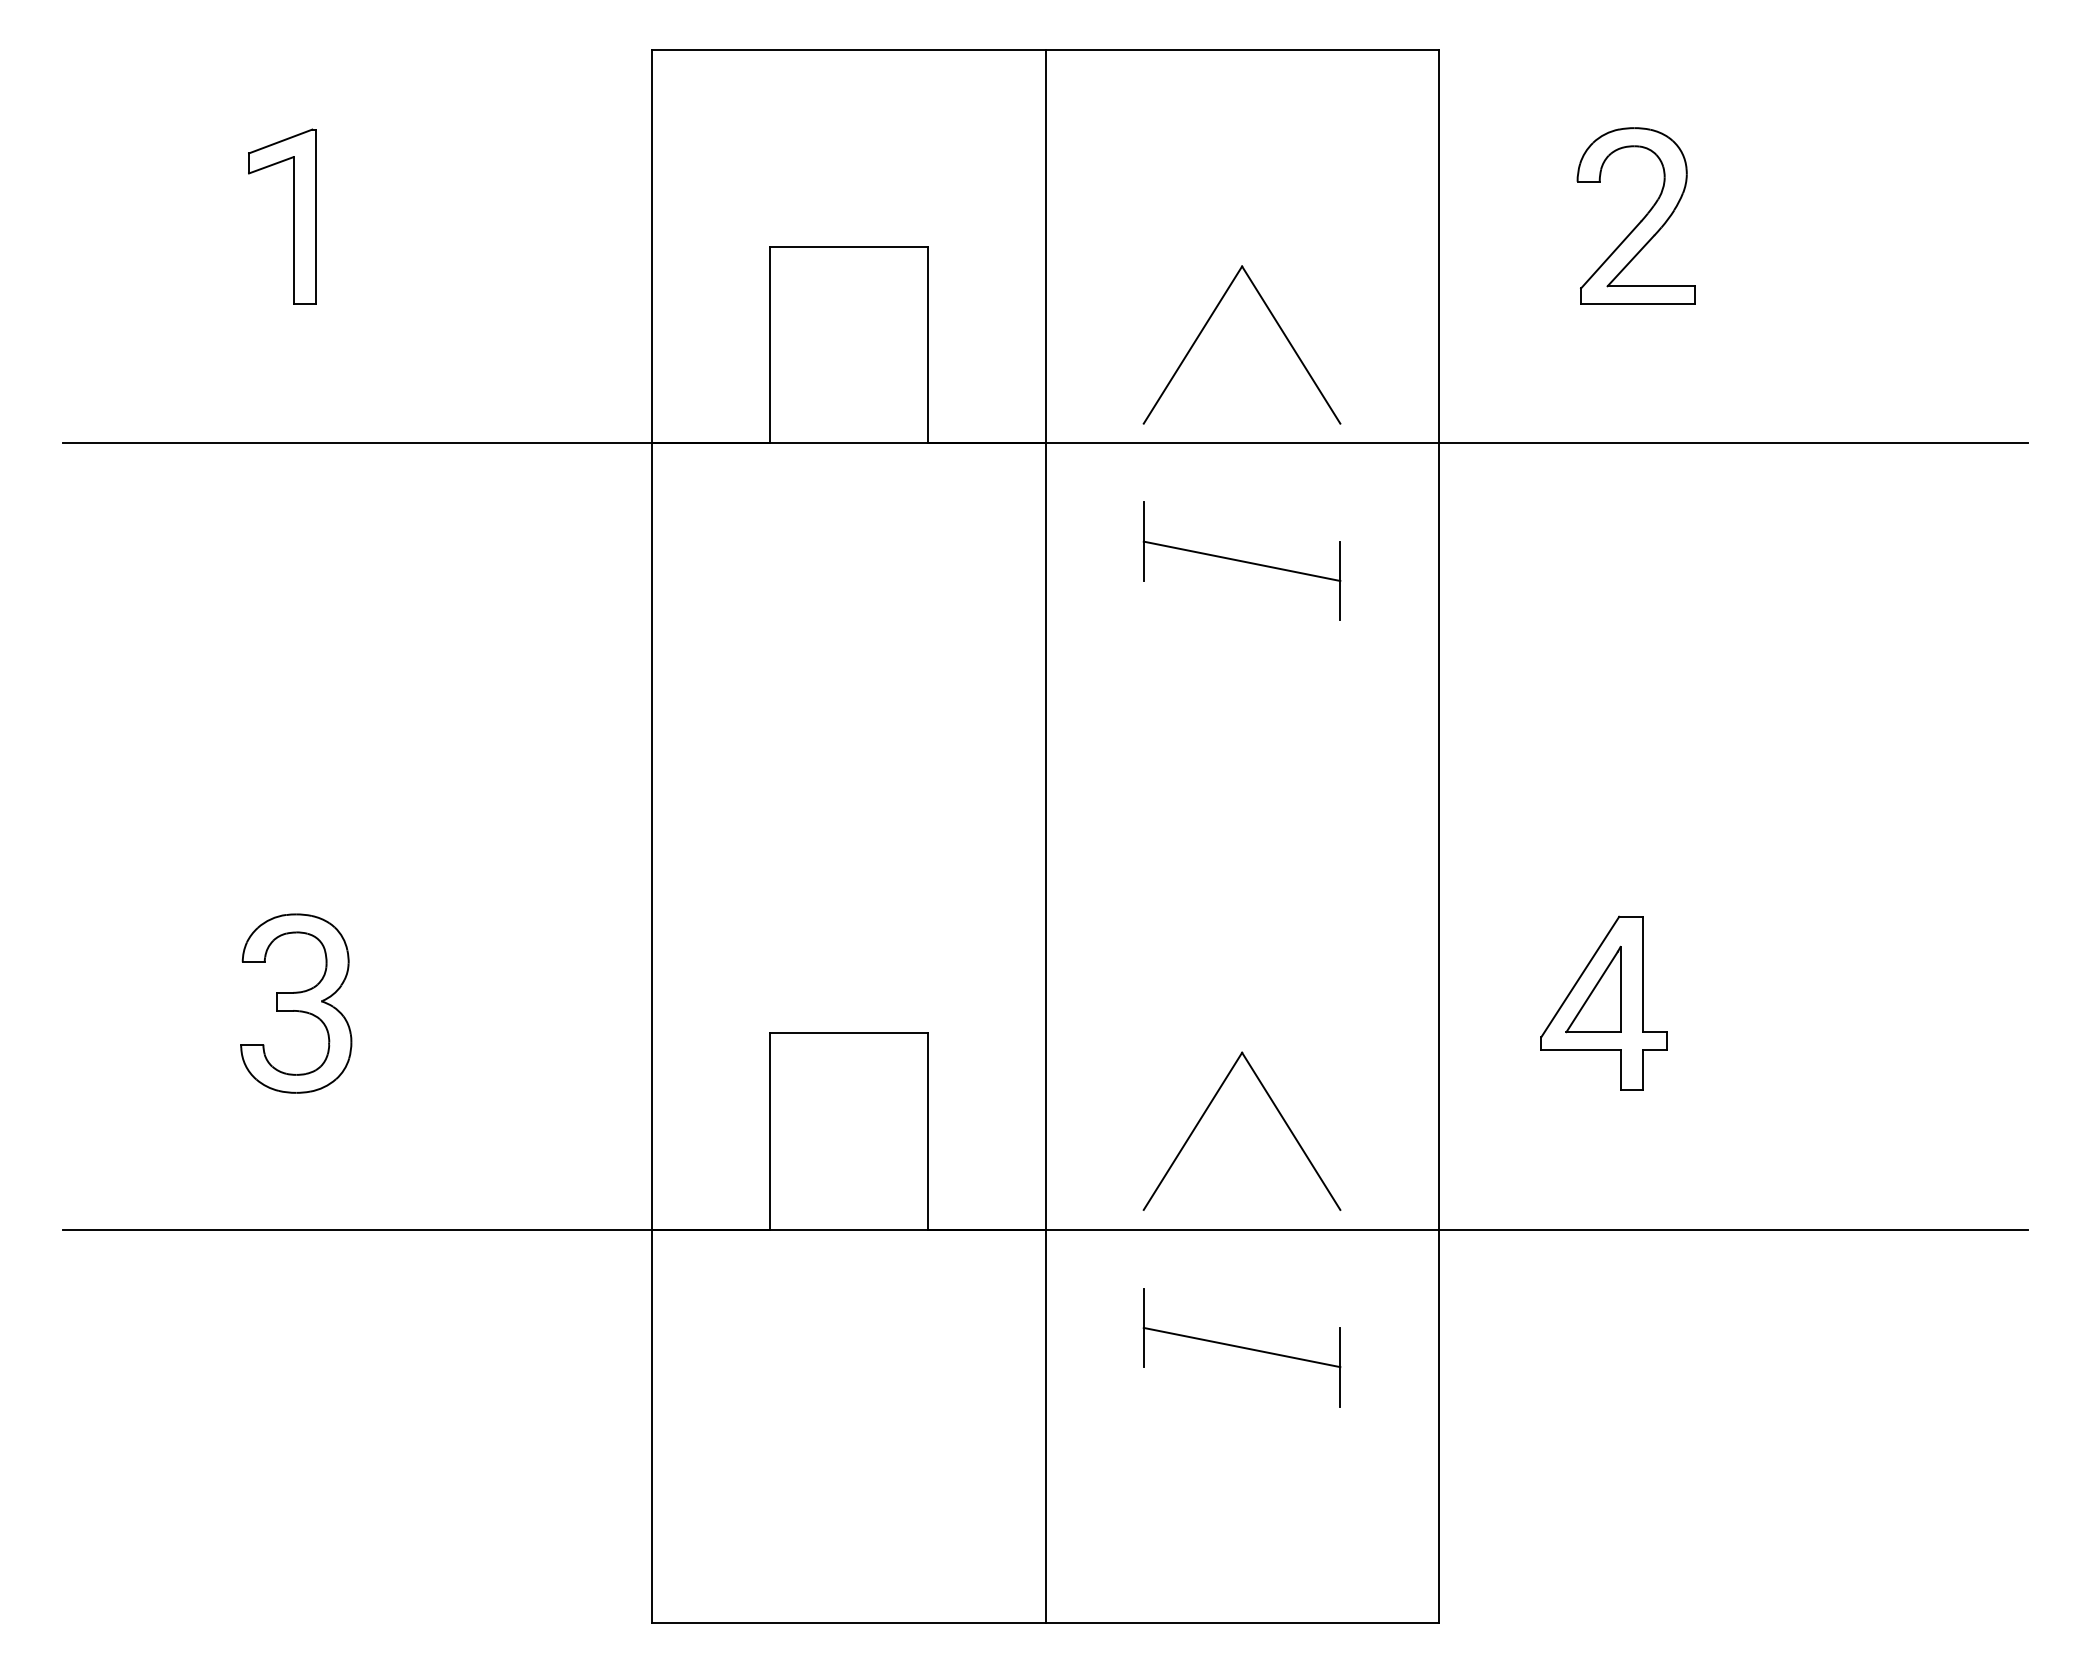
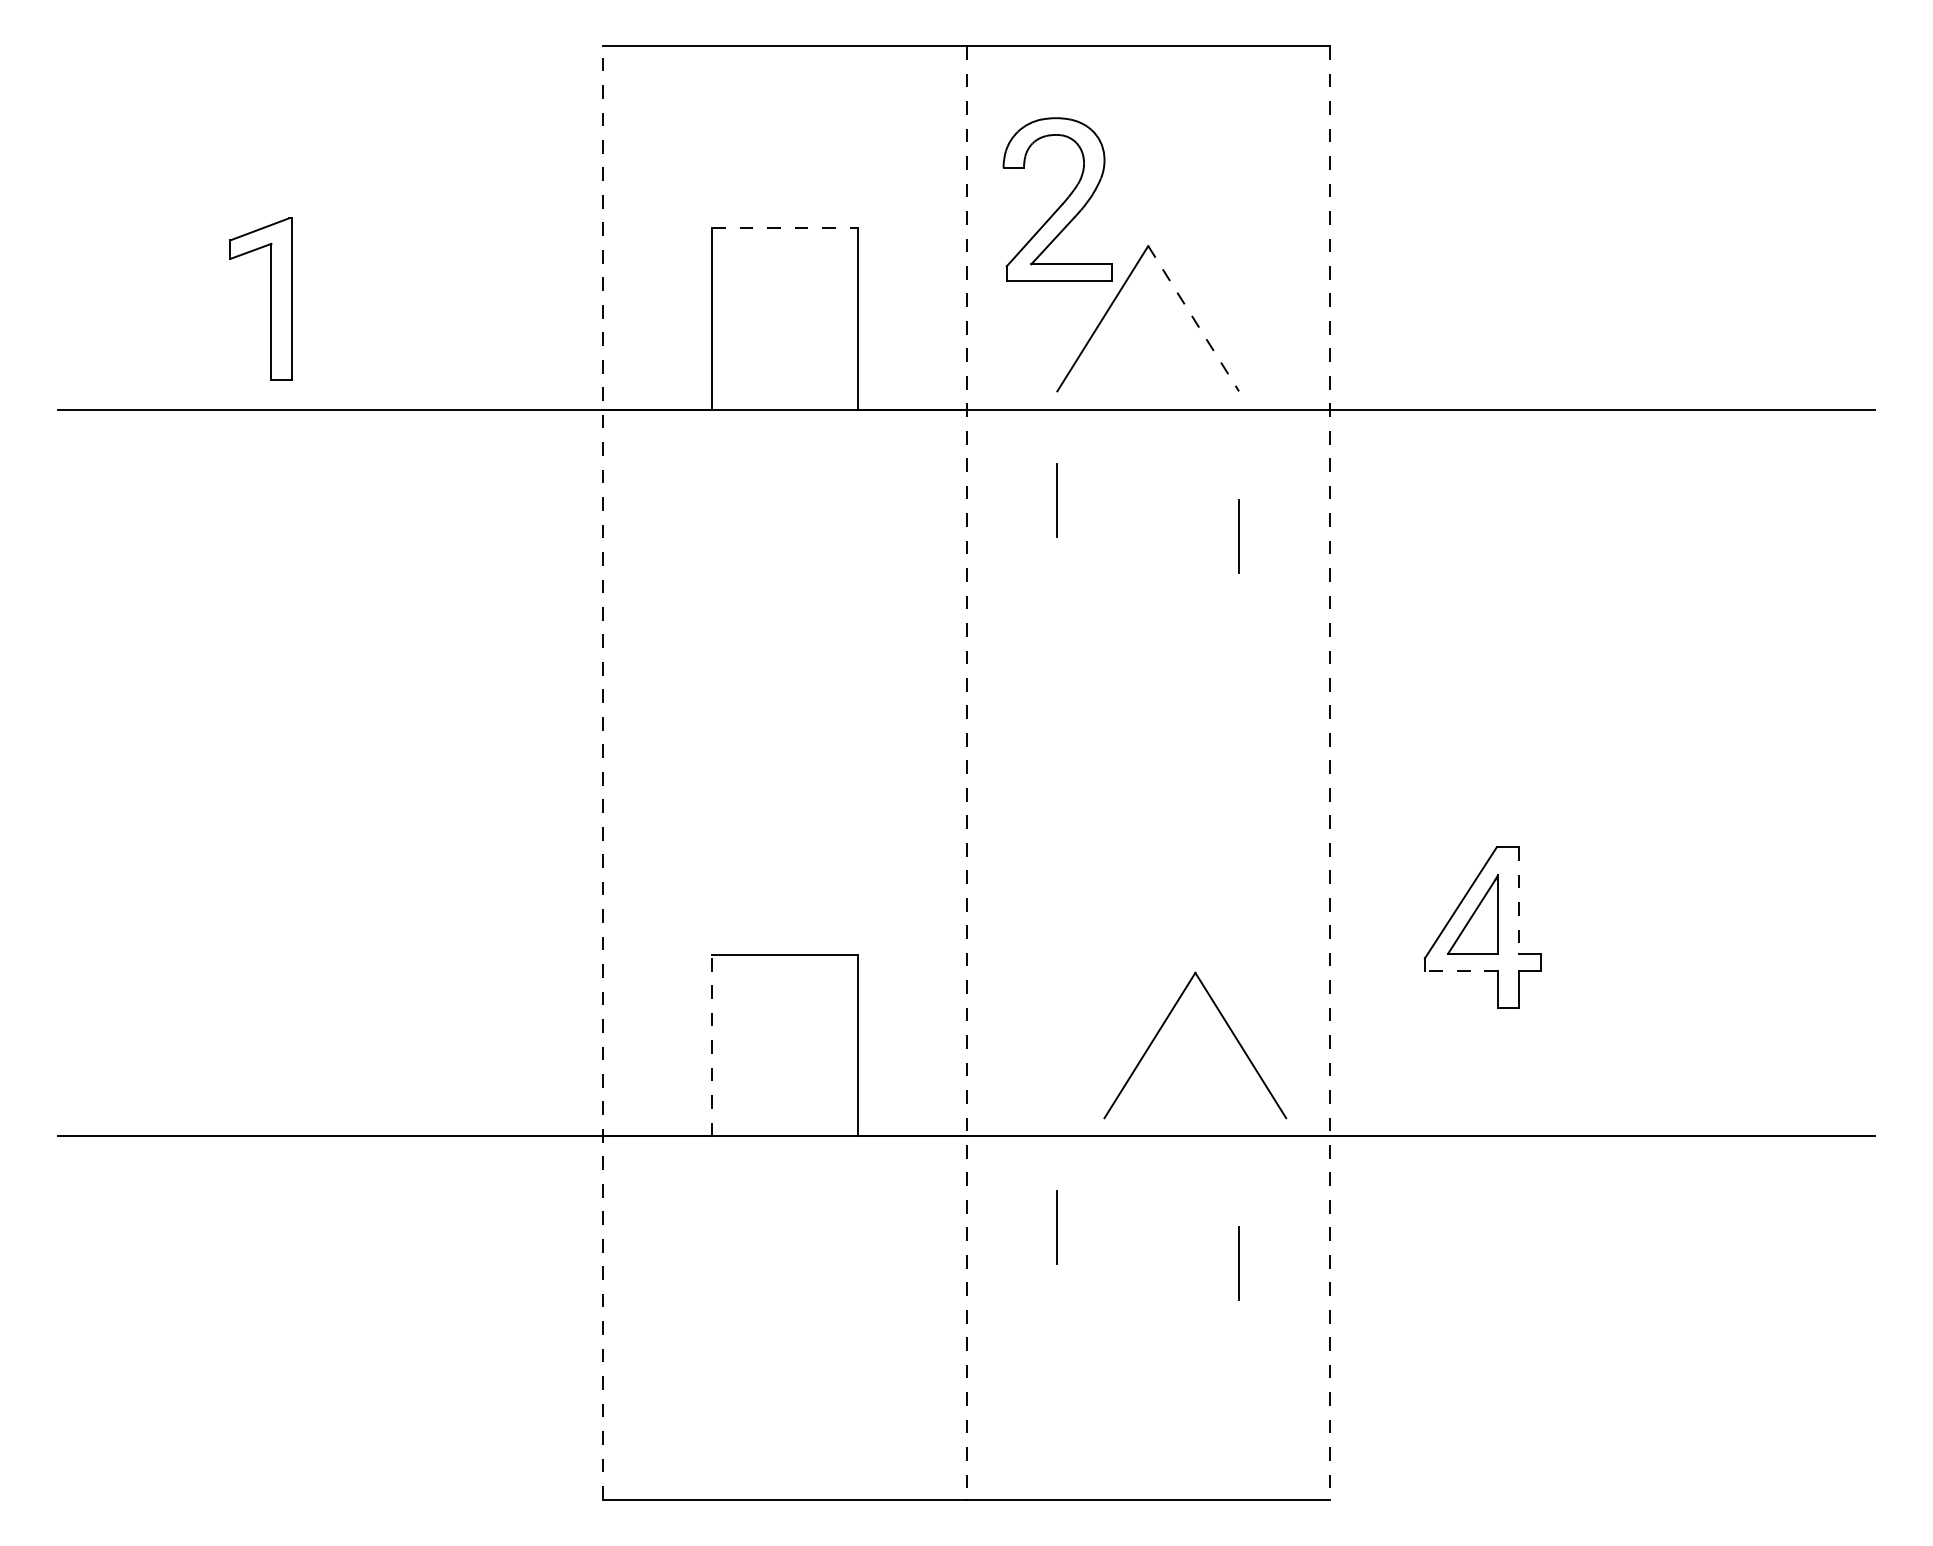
part: (293, 216) -> (271, 298), moved
part: (1640, 220) -> (1061, 203), moved
line: (848, 246) -> (784, 227), solid -> dashed
line: (1291, 345) -> (1193, 319), solid -> dashed
line: (1241, 561) -> (1147, 518), removed
line: (652, 836) -> (603, 773), solid -> dashed
line: (1045, 836) -> (966, 773), solid -> dashed
line: (1438, 836) -> (1329, 773), solid -> dashed
line: (1642, 974) -> (1518, 900), solid -> dashed
part: (296, 1003) -> (274, 927), removed
line: (1580, 1050) -> (1461, 970), solid -> dashed
part: (1207, 1110) -> (1163, 1026), moved
line: (770, 1130) -> (712, 1044), solid -> dashed
line: (1241, 1347) -> (1147, 1245), removed

